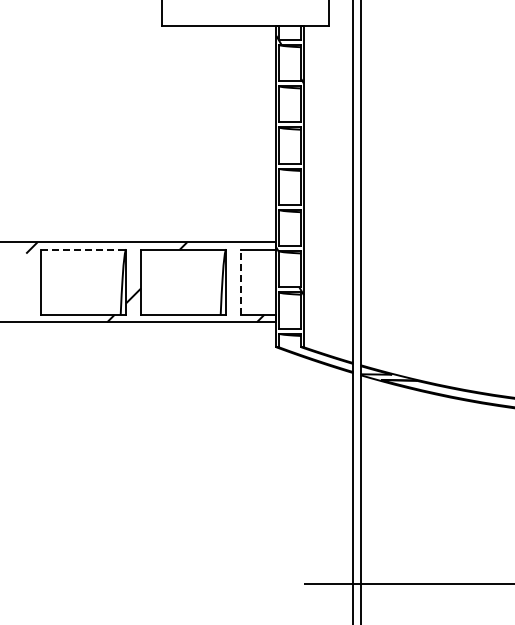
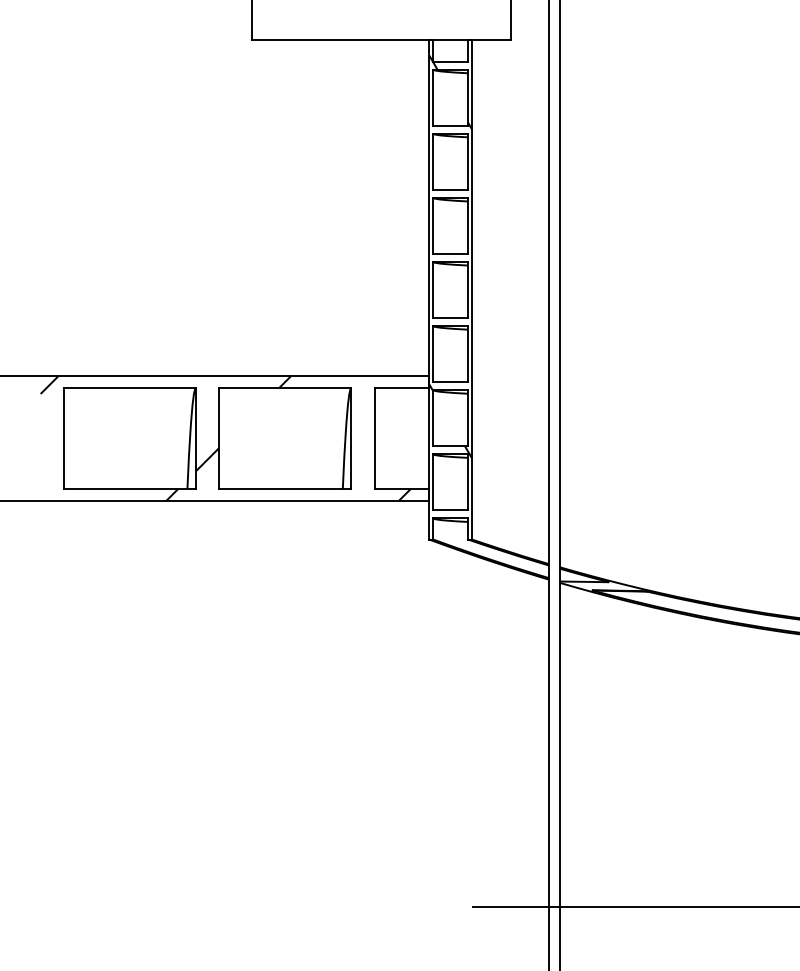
line: (83, 249) -> (129, 387), dashed -> solid
line: (241, 282) -> (375, 438), dashed -> solid

